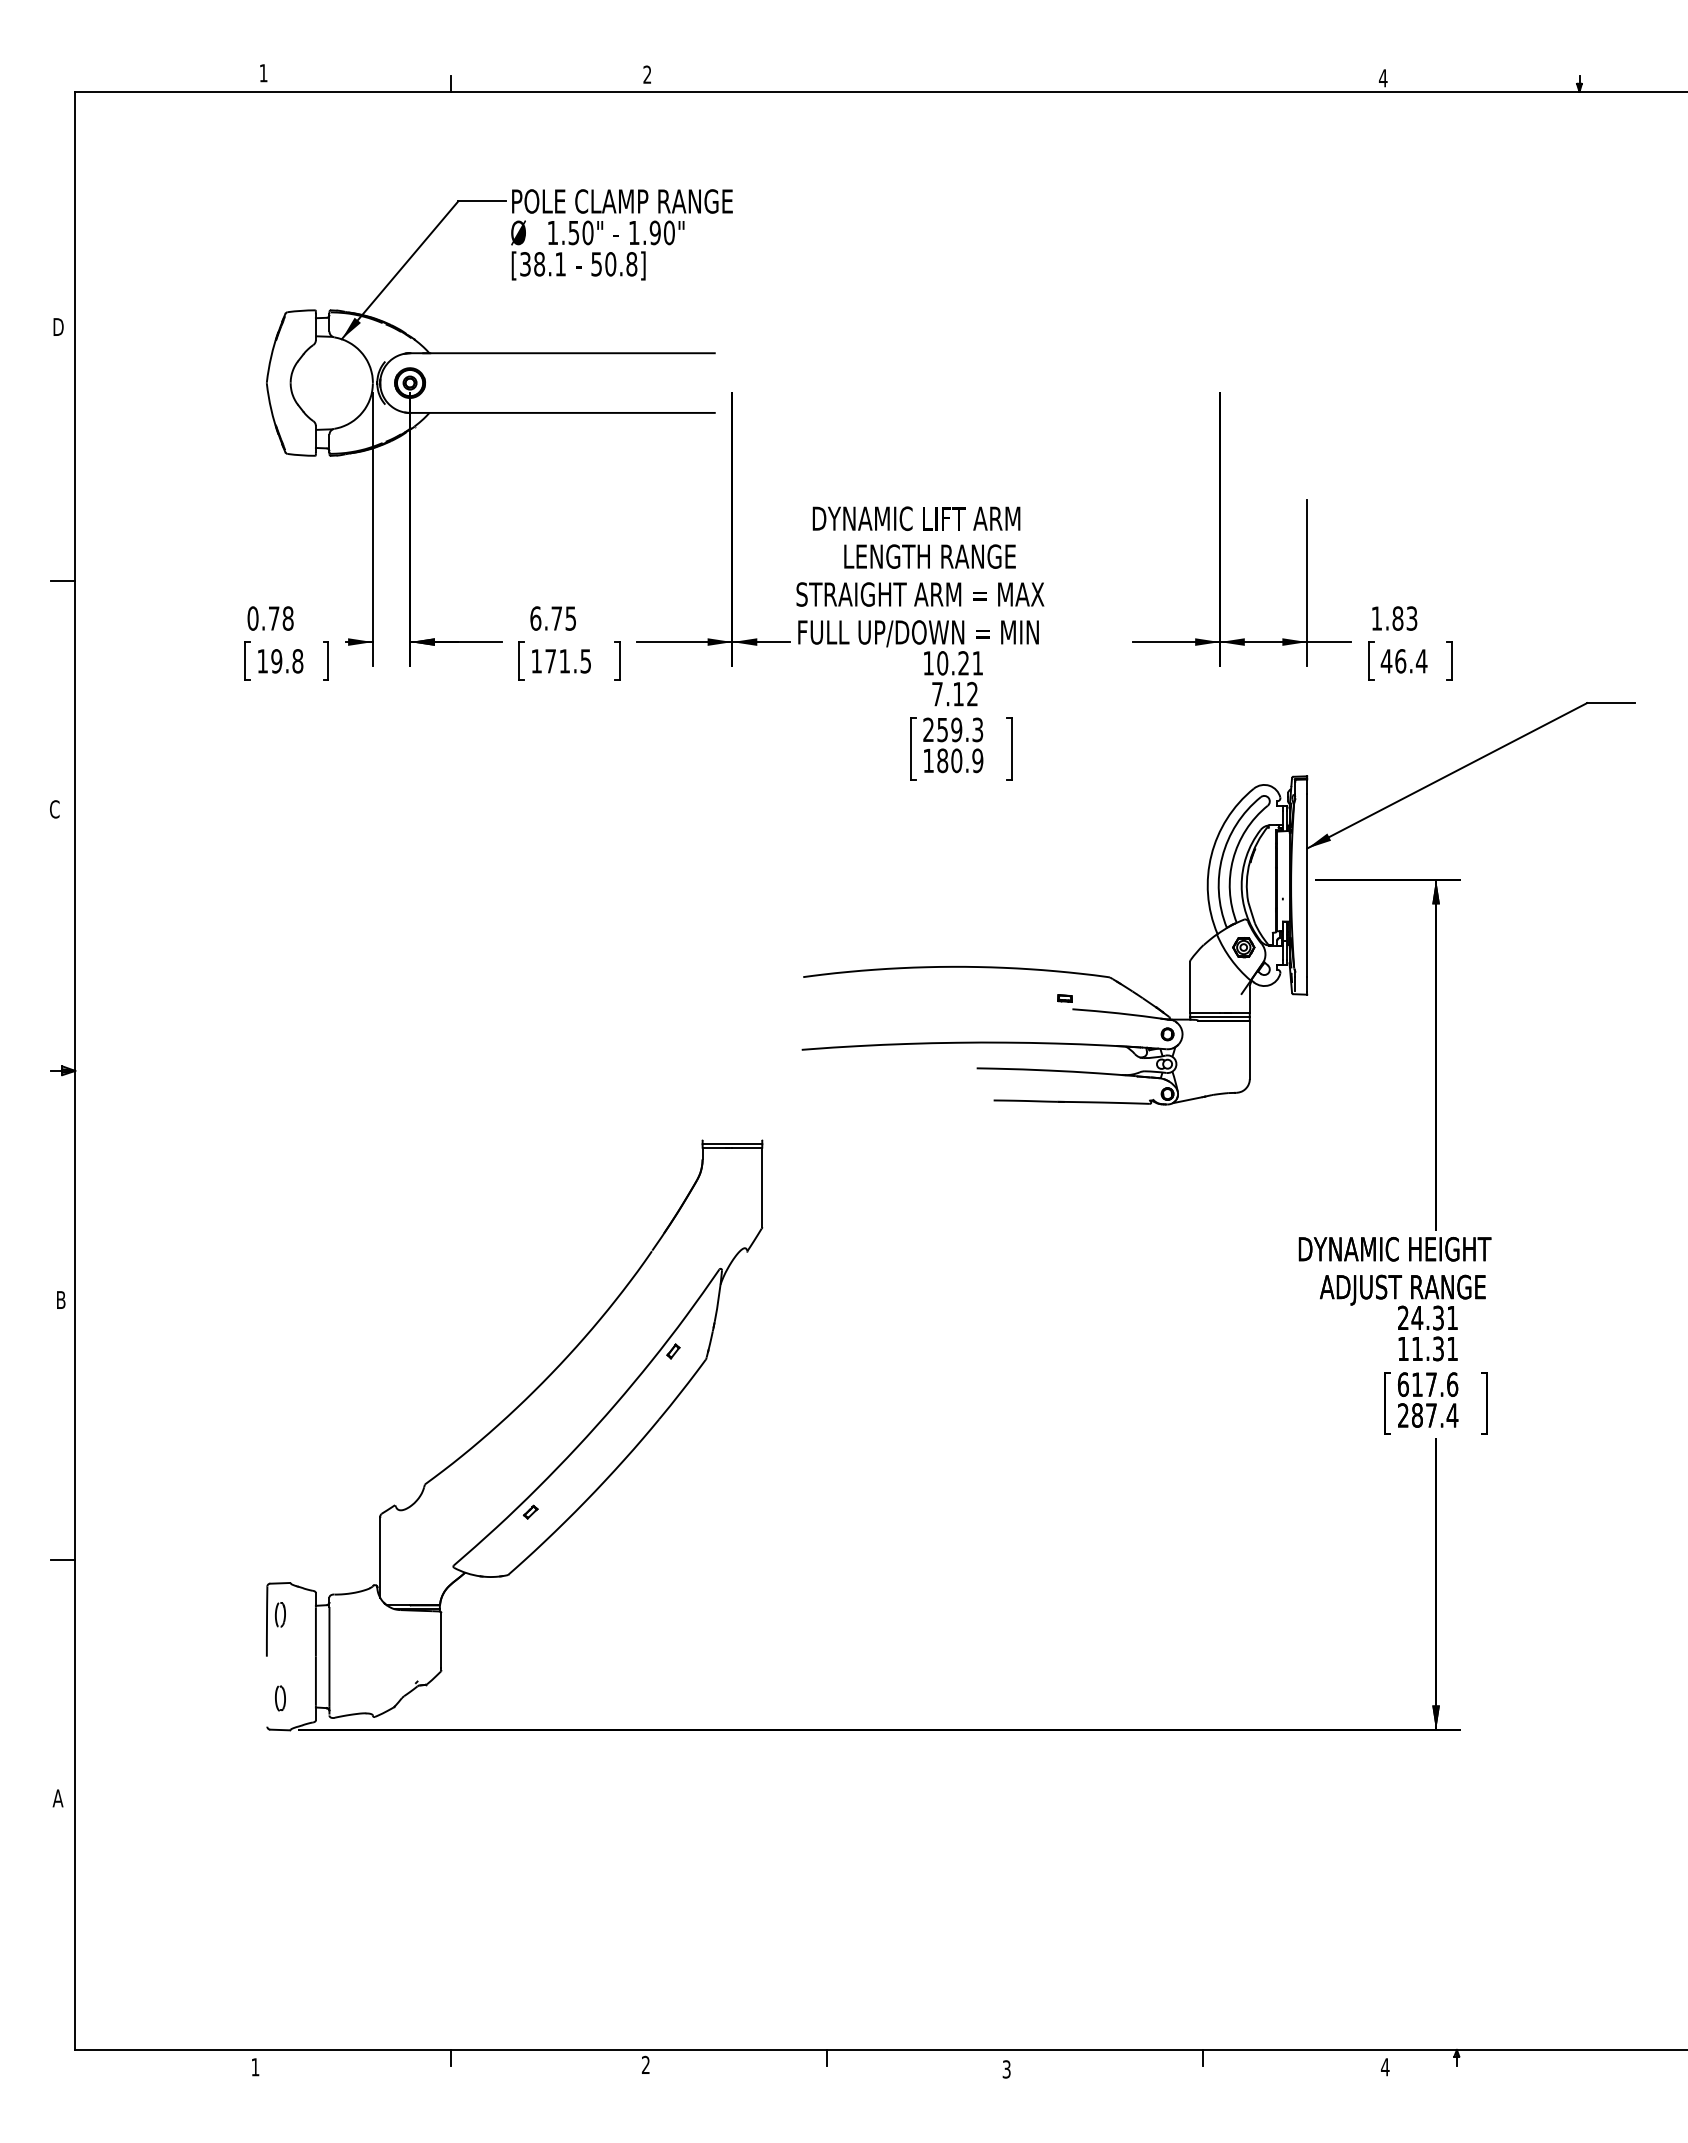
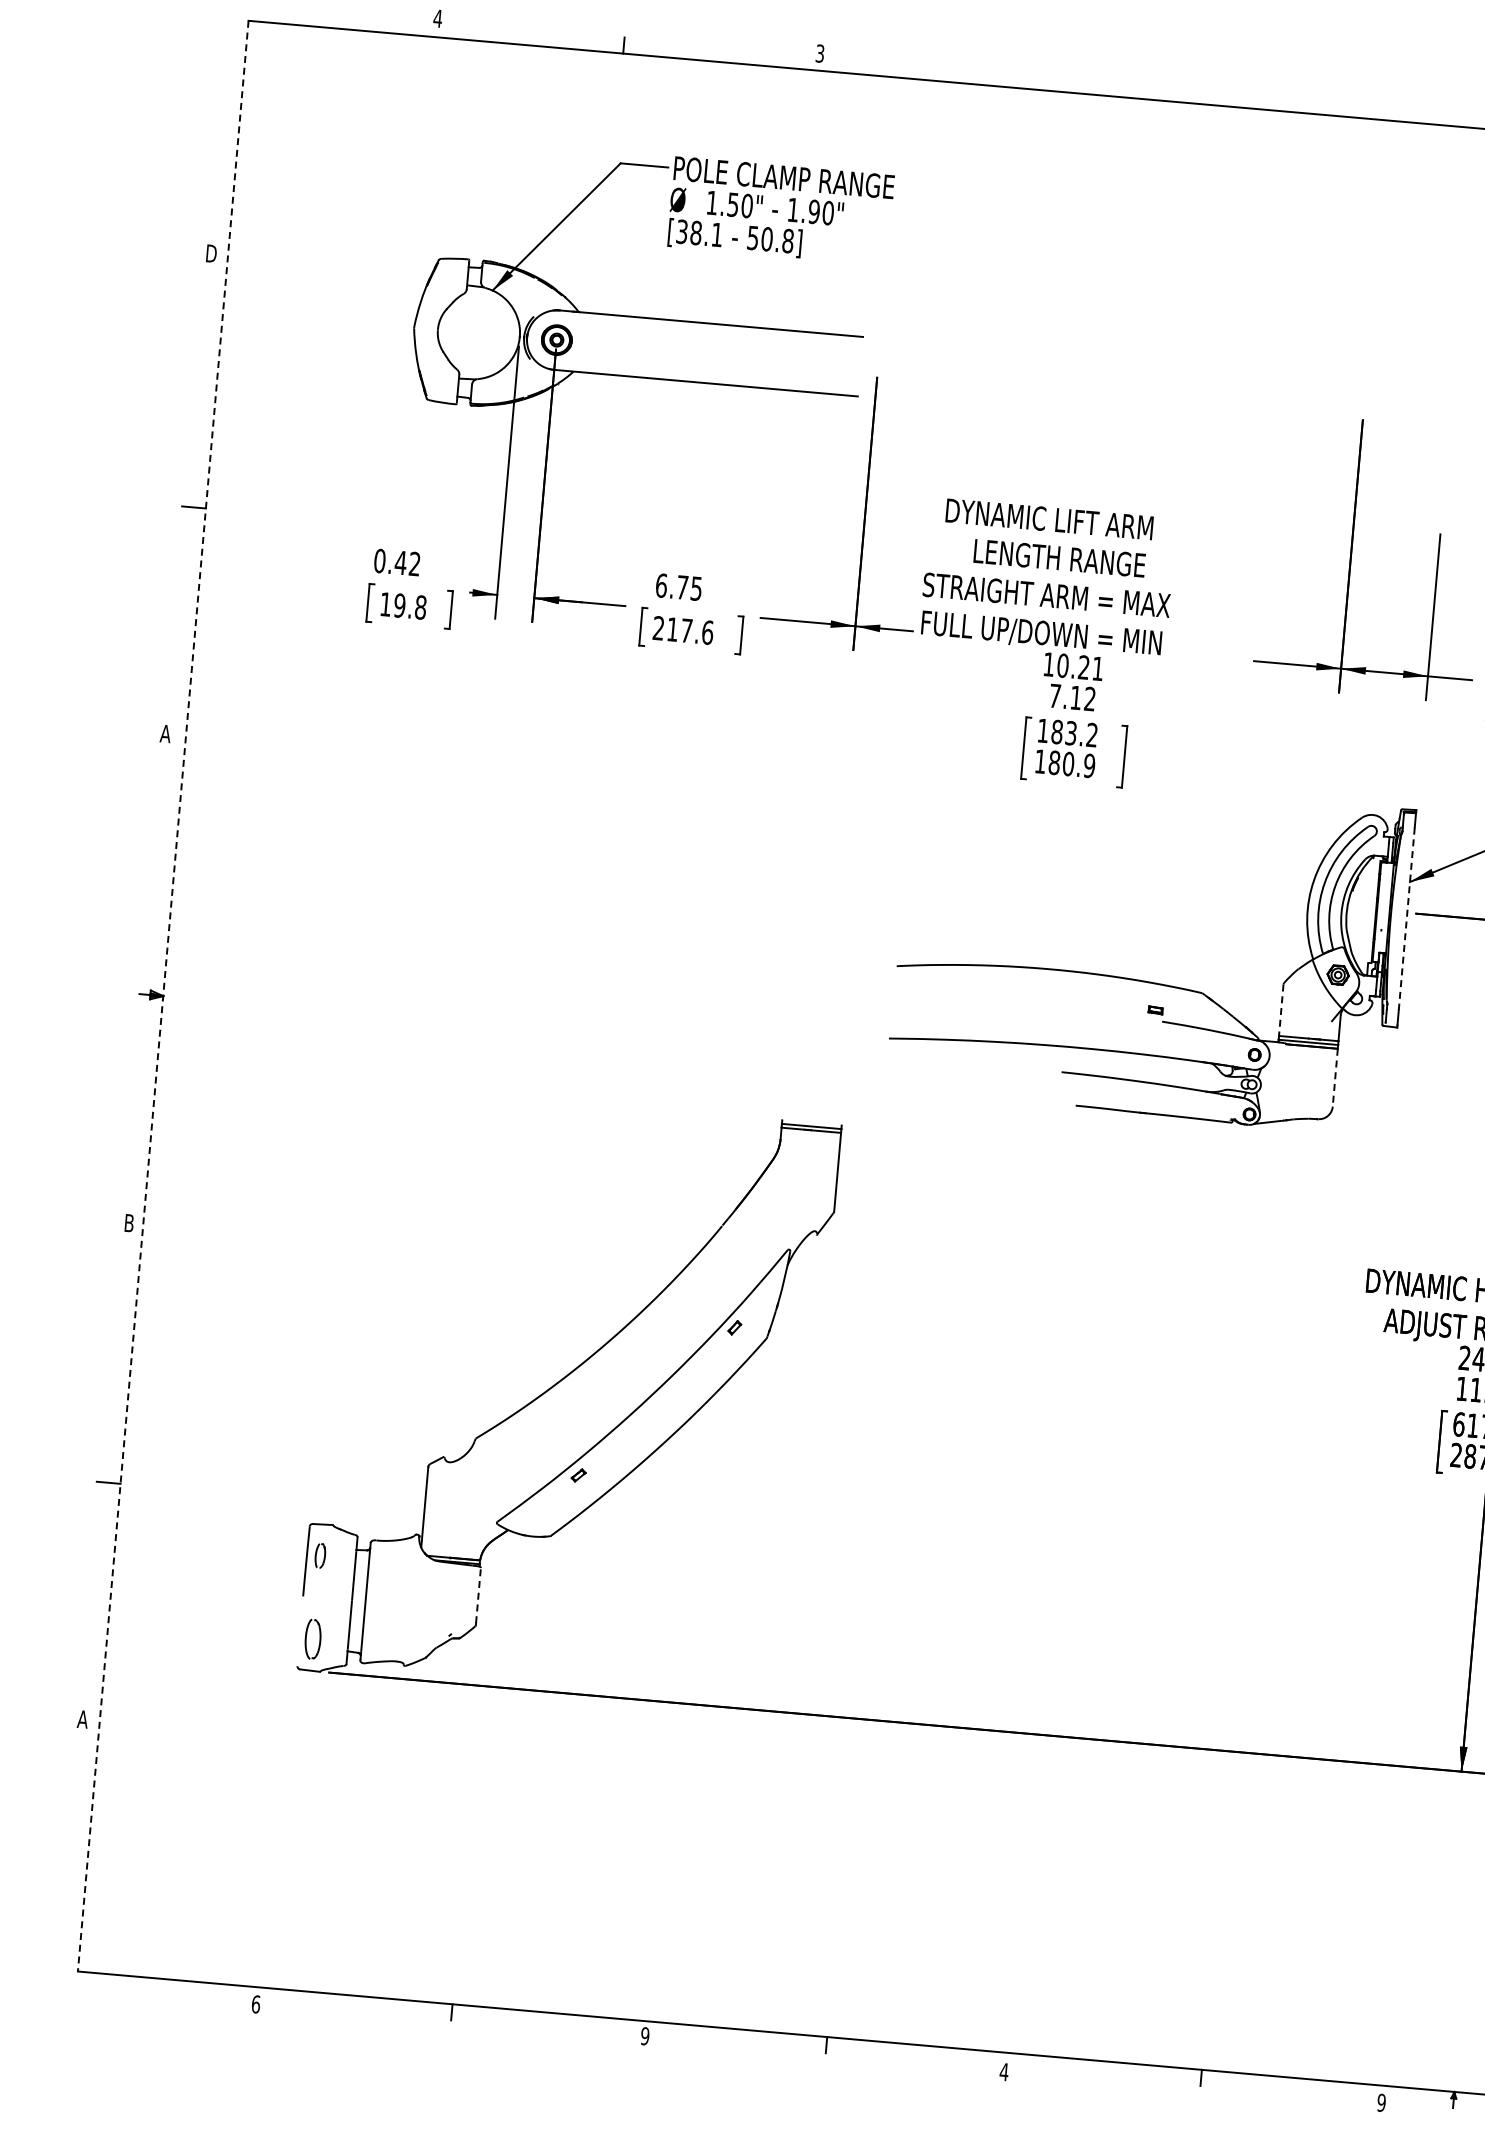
text: (263, 73) -> (437, 18), 1 -> 4
text: (647, 74) -> (820, 53), 2 -> 3
text: (280, 618) -> (407, 563), 0.78 -> 0.42
text: (561, 661) -> (683, 630), 171.5 -> 217.6
text: (953, 729) -> (1068, 732), 259.3 -> 183.2
text: (54, 809) -> (165, 733), C -> A
line: (1307, 885) -> (1407, 918), solid -> dashed
line: (1190, 987) -> (1281, 1010), solid -> dashed
line: (1249, 1050) -> (1334, 1078), solid -> dashed
line: (75, 1071) -> (163, 996), solid -> dashed
line: (441, 1640) -> (478, 1595), solid -> dashed
part: (280, 1698) -> (313, 1639), size x1.6
text: (645, 2065) -> (644, 2036), 2 -> 9
text: (255, 2067) -> (256, 2004), 1 -> 6
text: (1384, 2067) -> (1380, 2103), 4 -> 9
text: (1006, 2069) -> (1004, 2072), 3 -> 4

